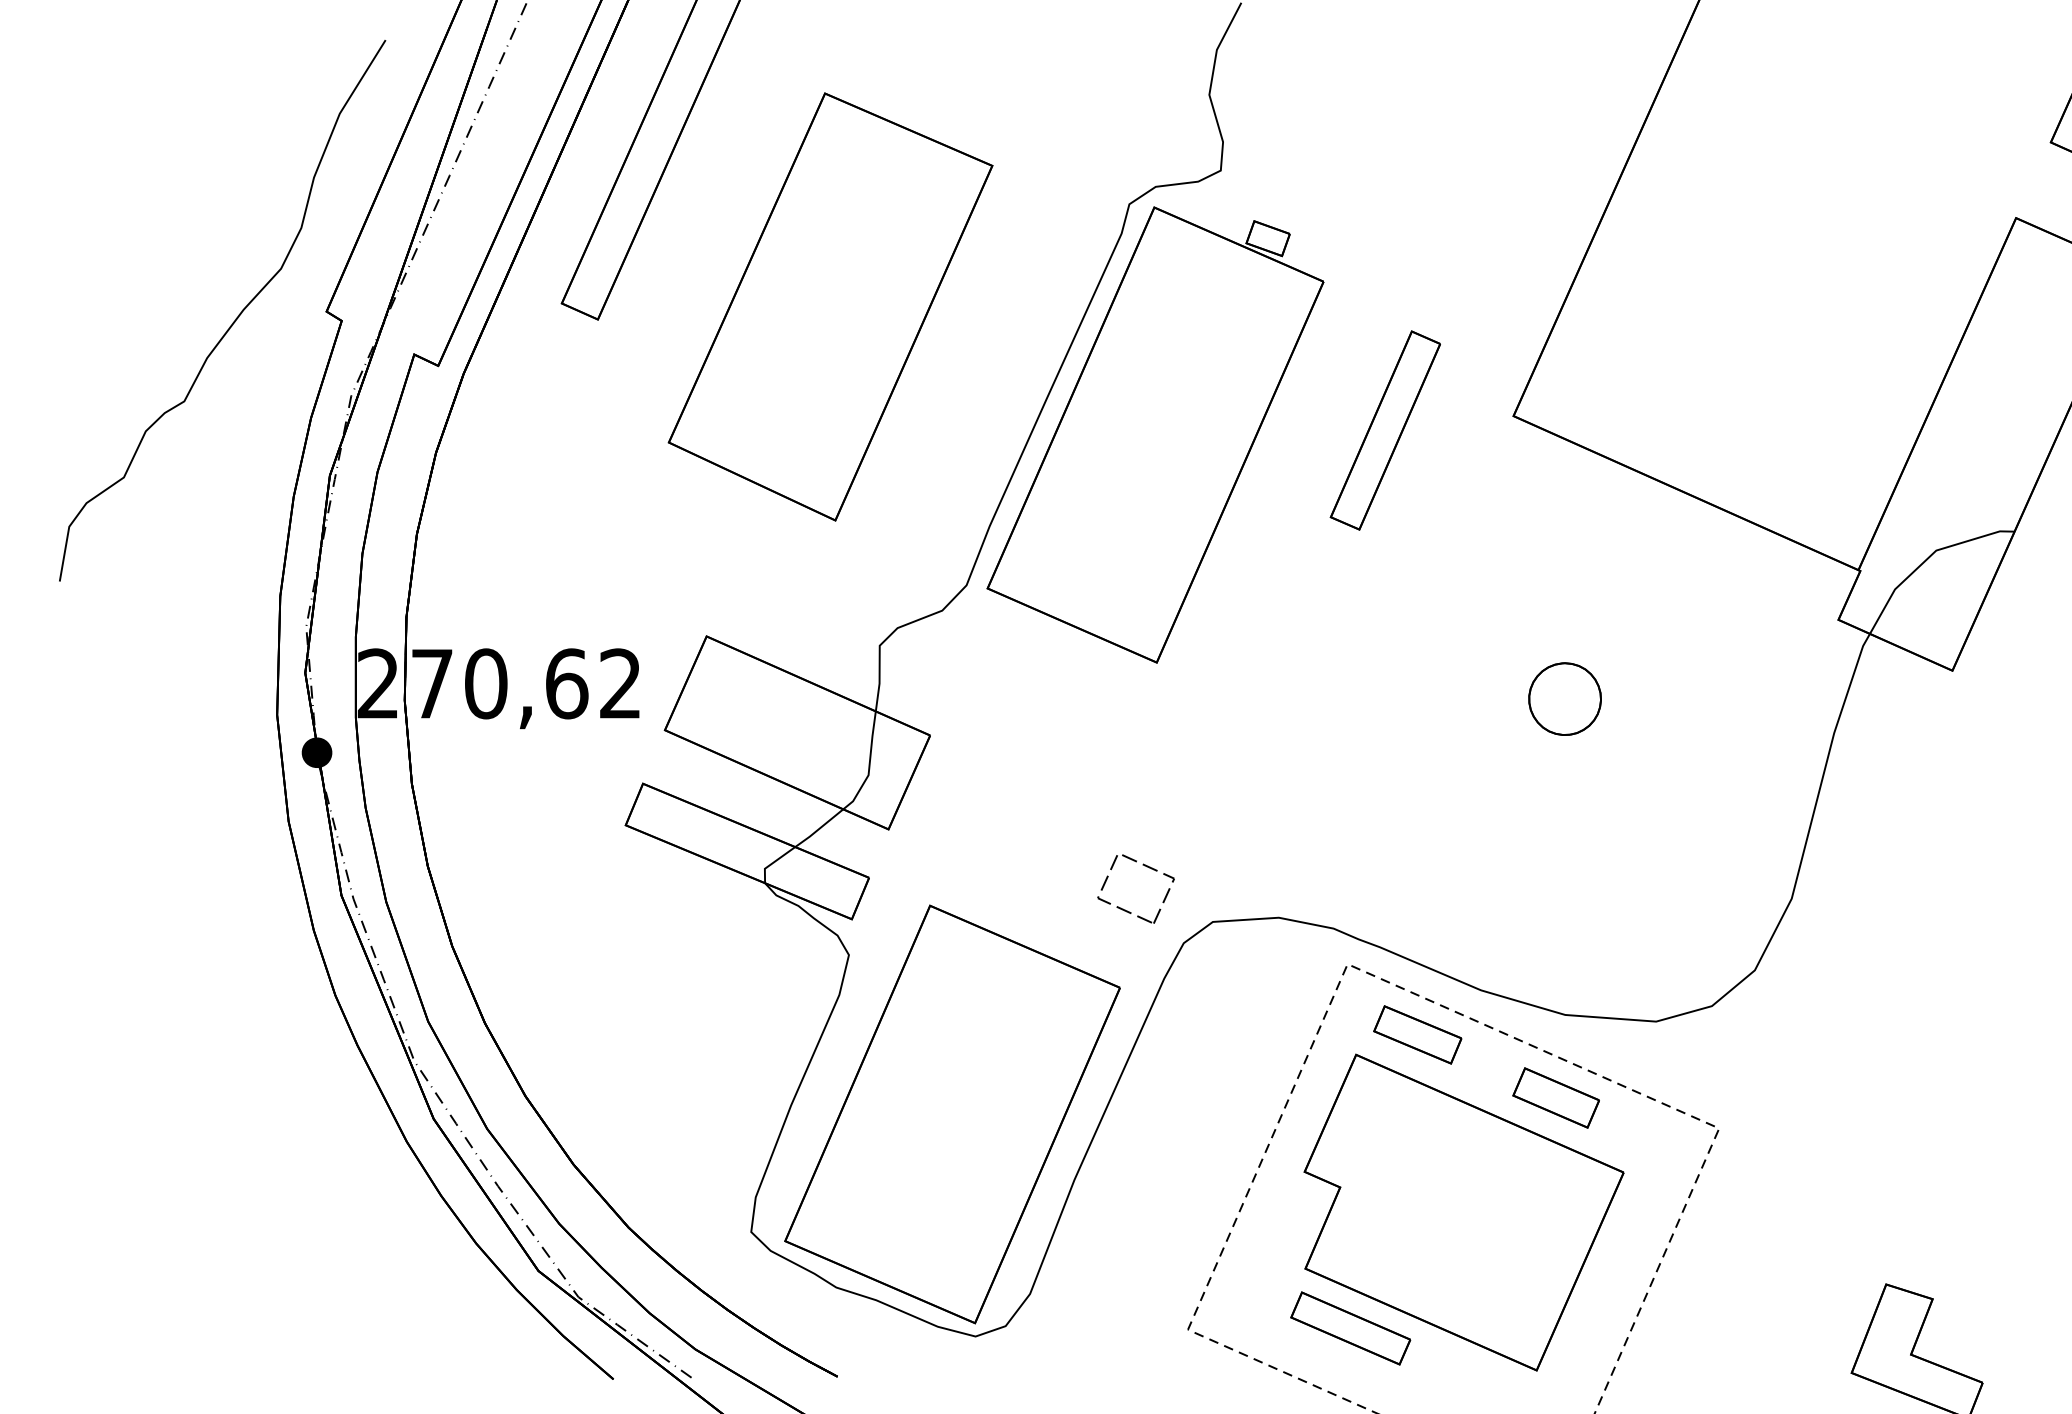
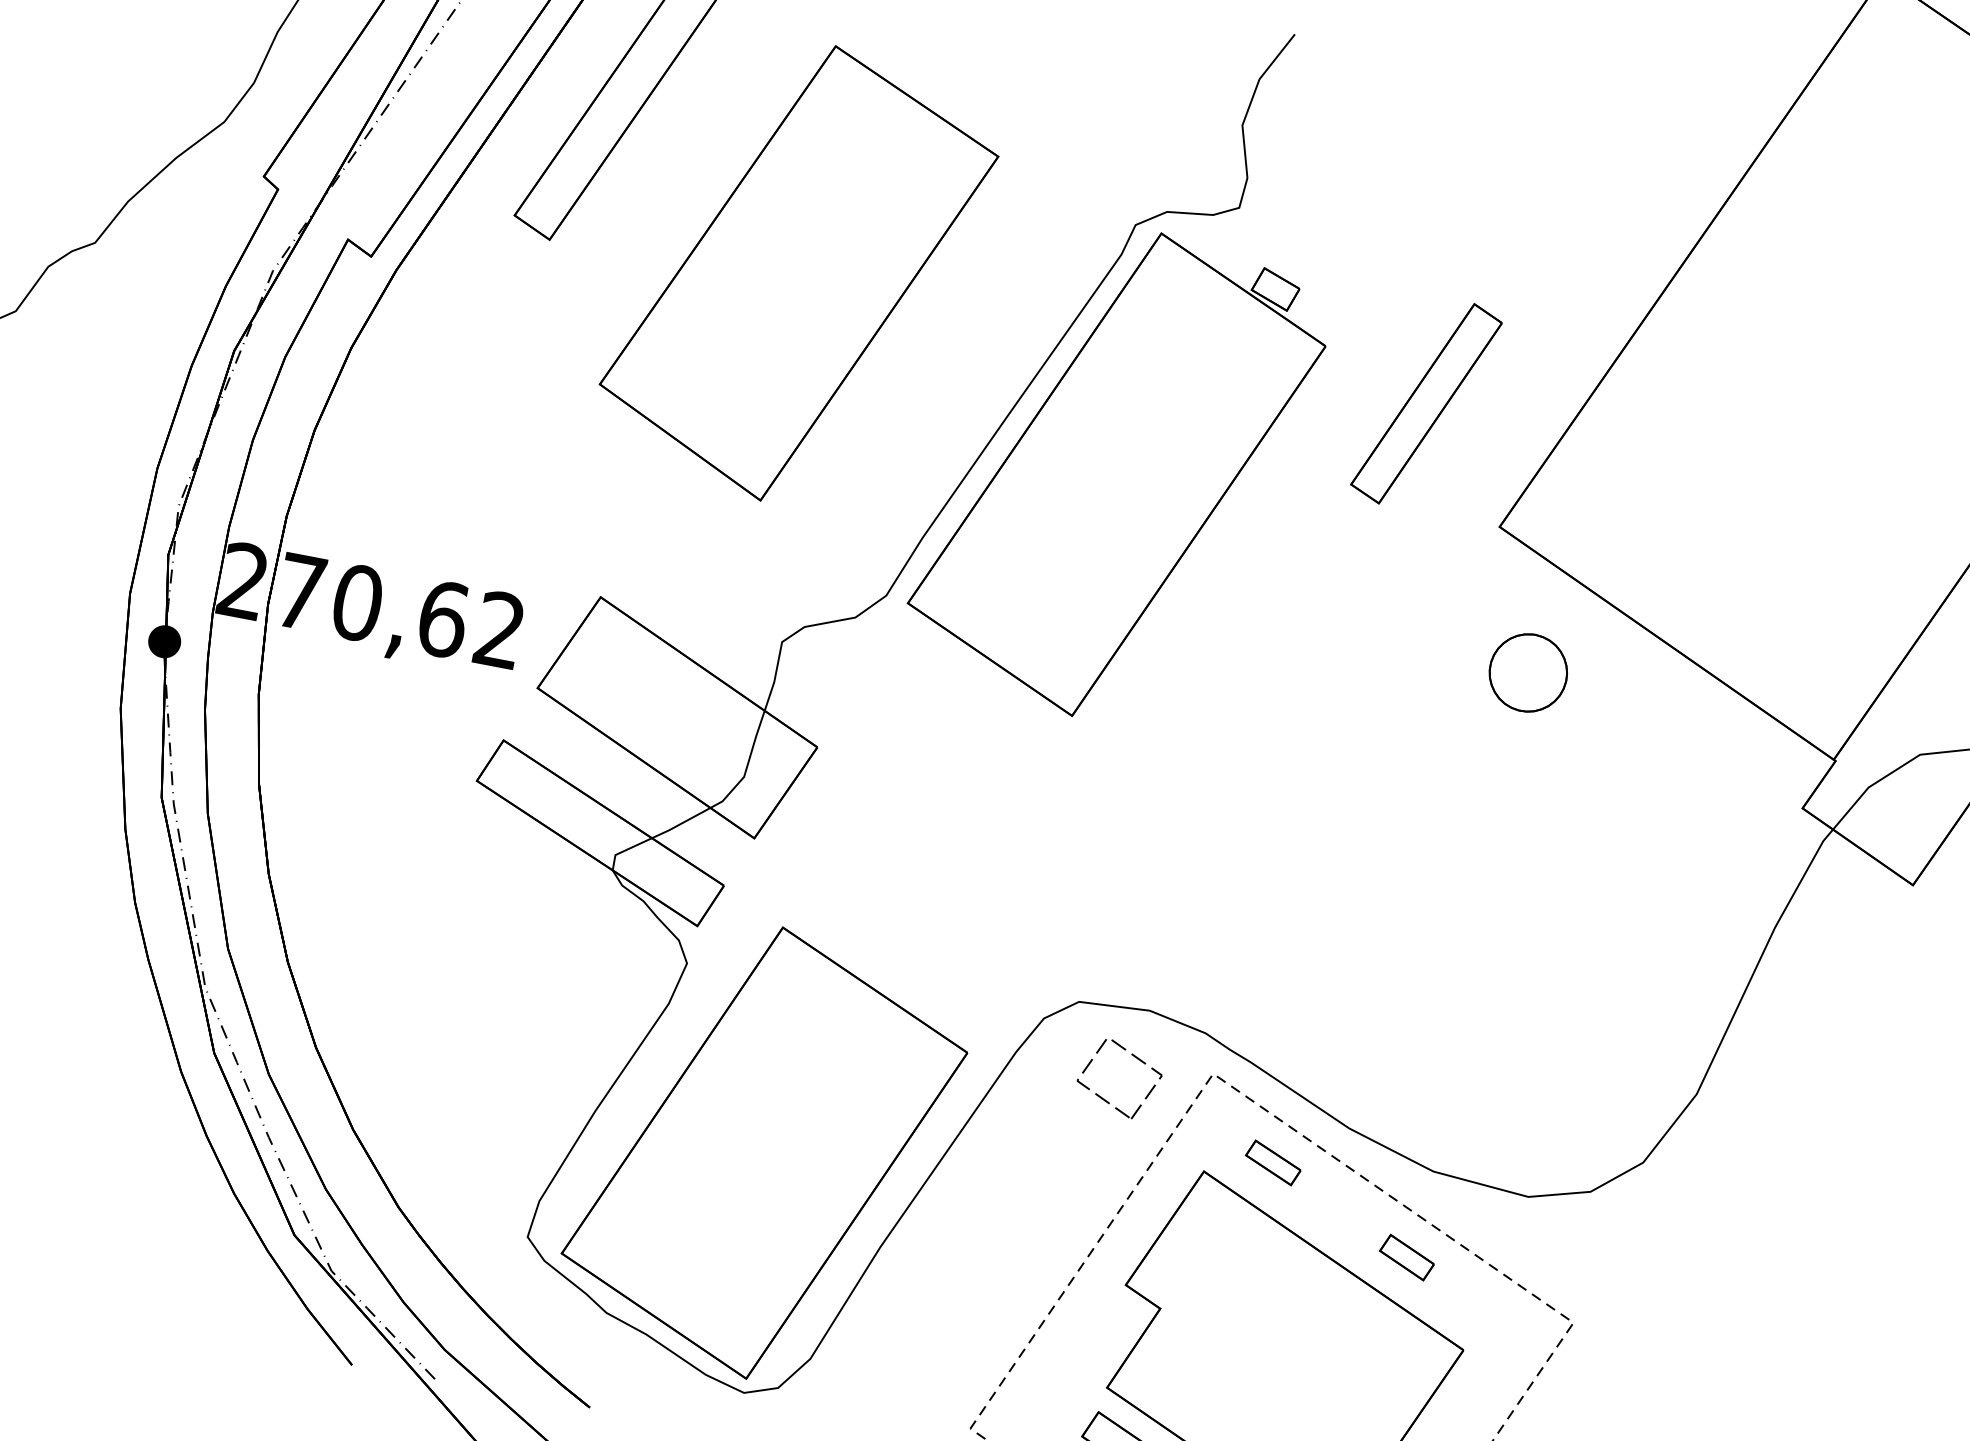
part: (1384, 430) -> (1425, 403), moved
part: (1564, 698) -> (1527, 672), moved
part: (1125, 909) -> (1104, 1098), moved
part: (1417, 1034) -> (1273, 1162), size x0.6
part: (1555, 1097) -> (1406, 1256), size x0.6

